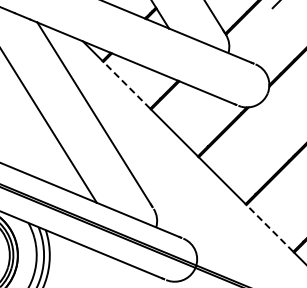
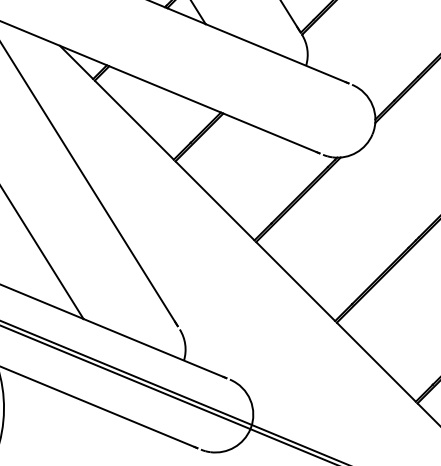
line: (126, 84) -> (133, 118), dashed -> solid
line: (269, 228) -> (375, 362), dashed -> solid

